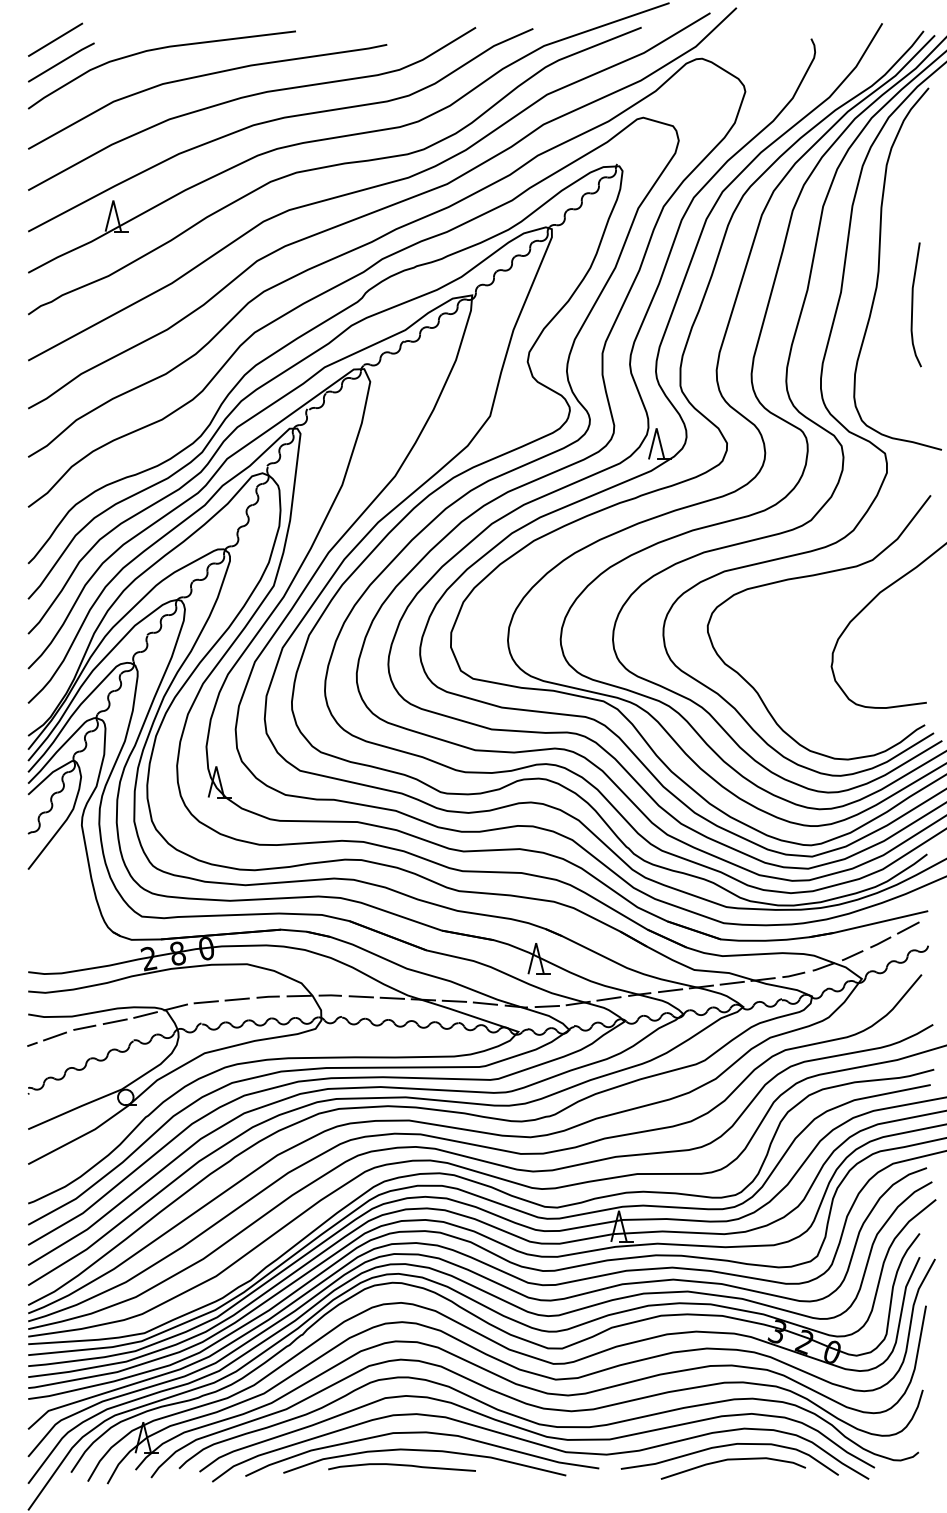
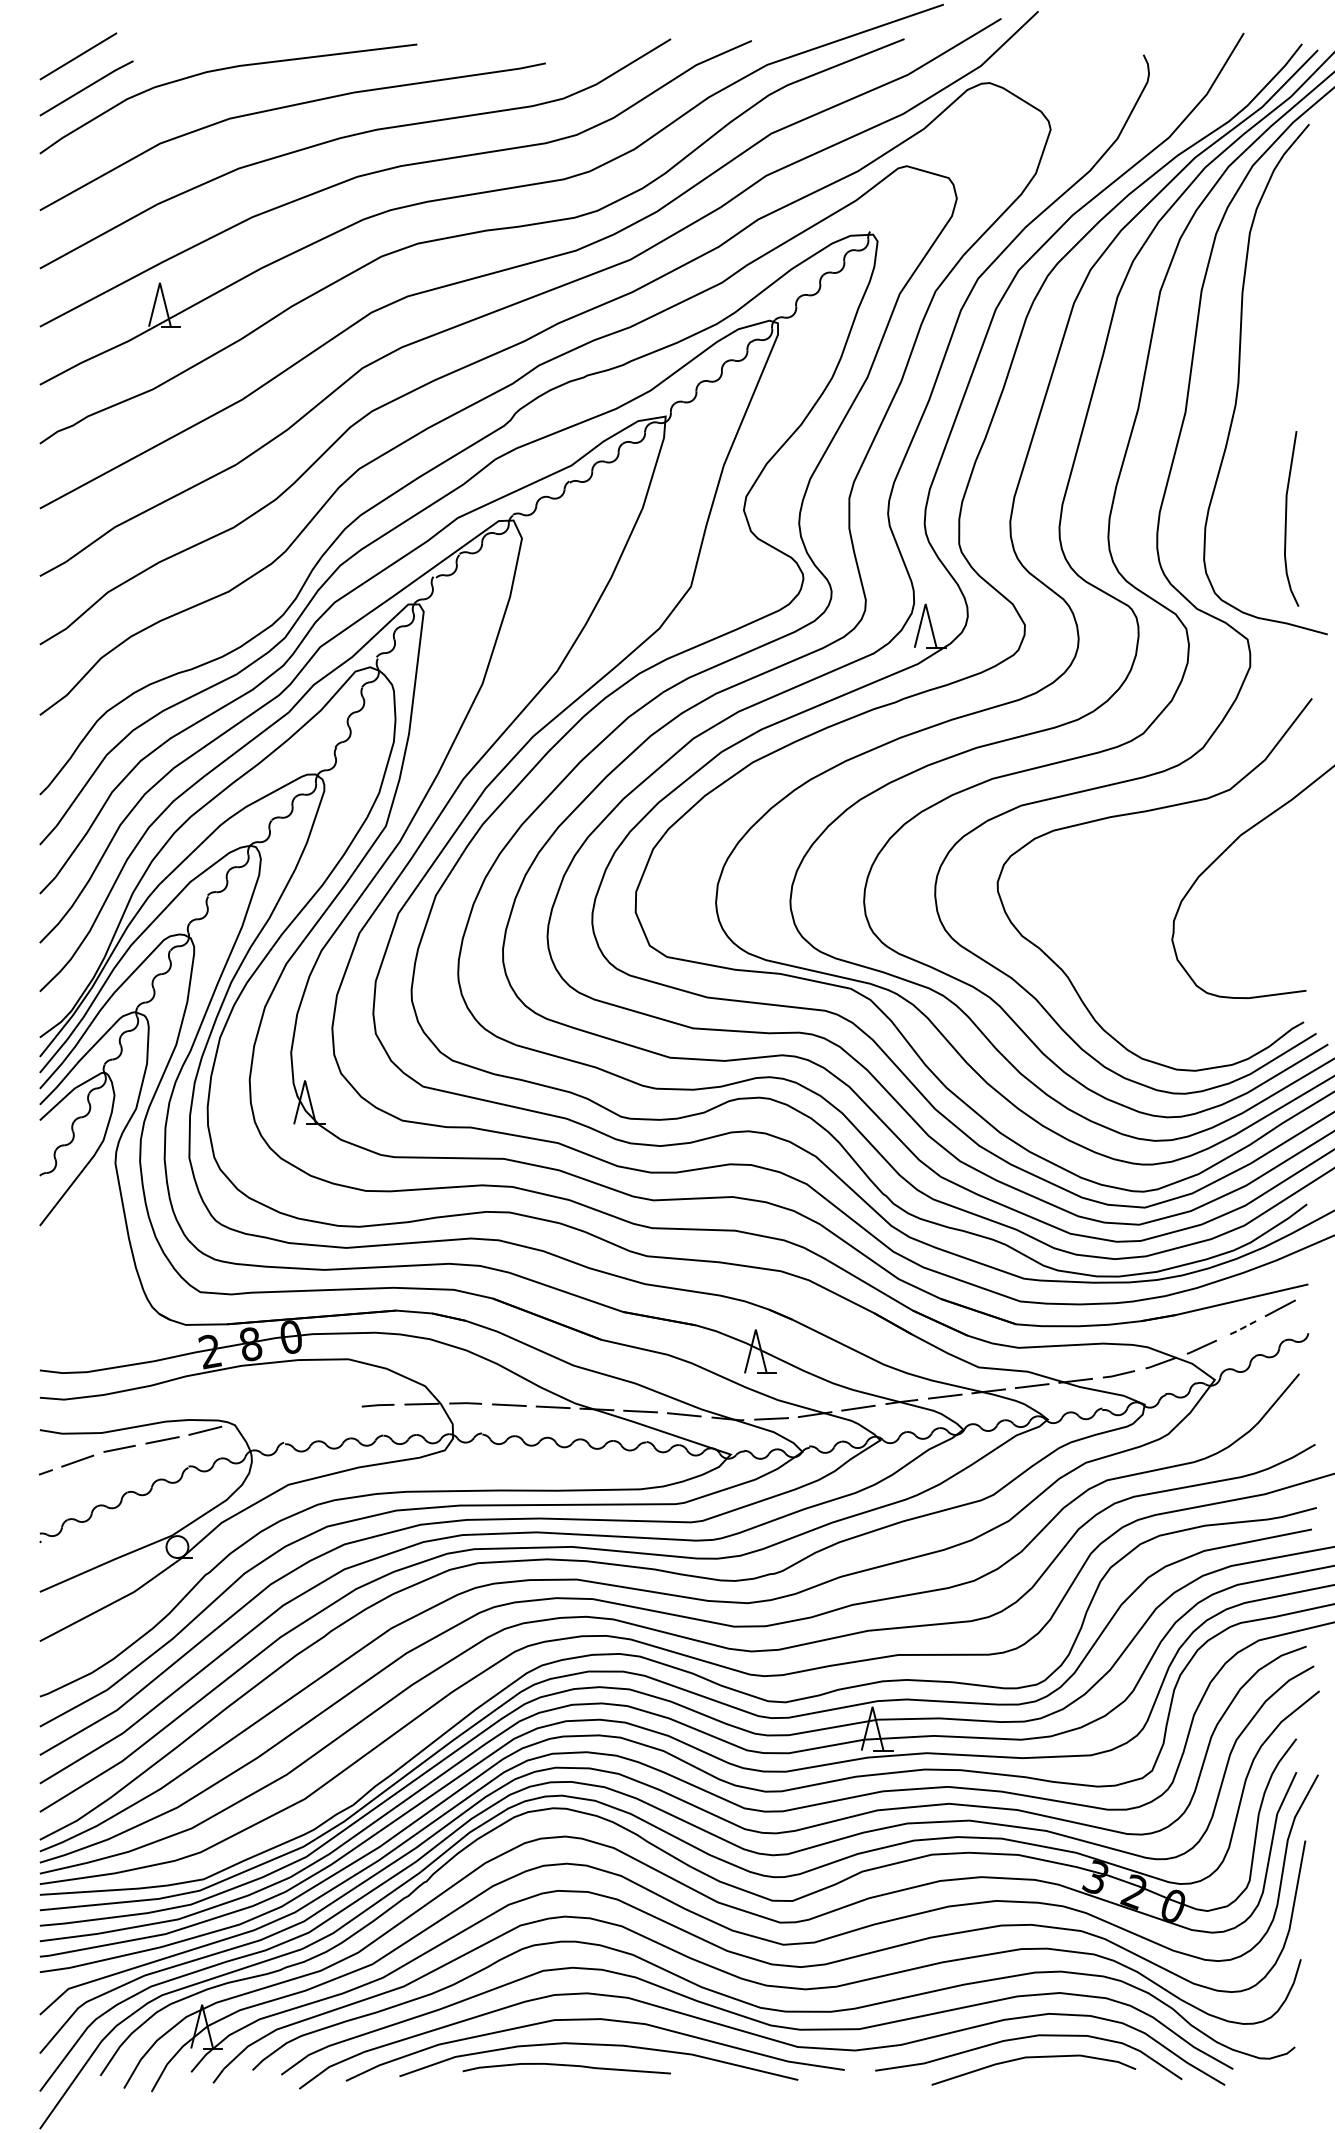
curve: (912, 304) -> (1286, 518), moved
line: (880, 943) -> (1241, 1329), solid -> dashed
line: (237, 999) -> (334, 1408), removed
line: (206, 1001) -> (290, 1412), removed
line: (175, 1007) -> (247, 1420), removed

